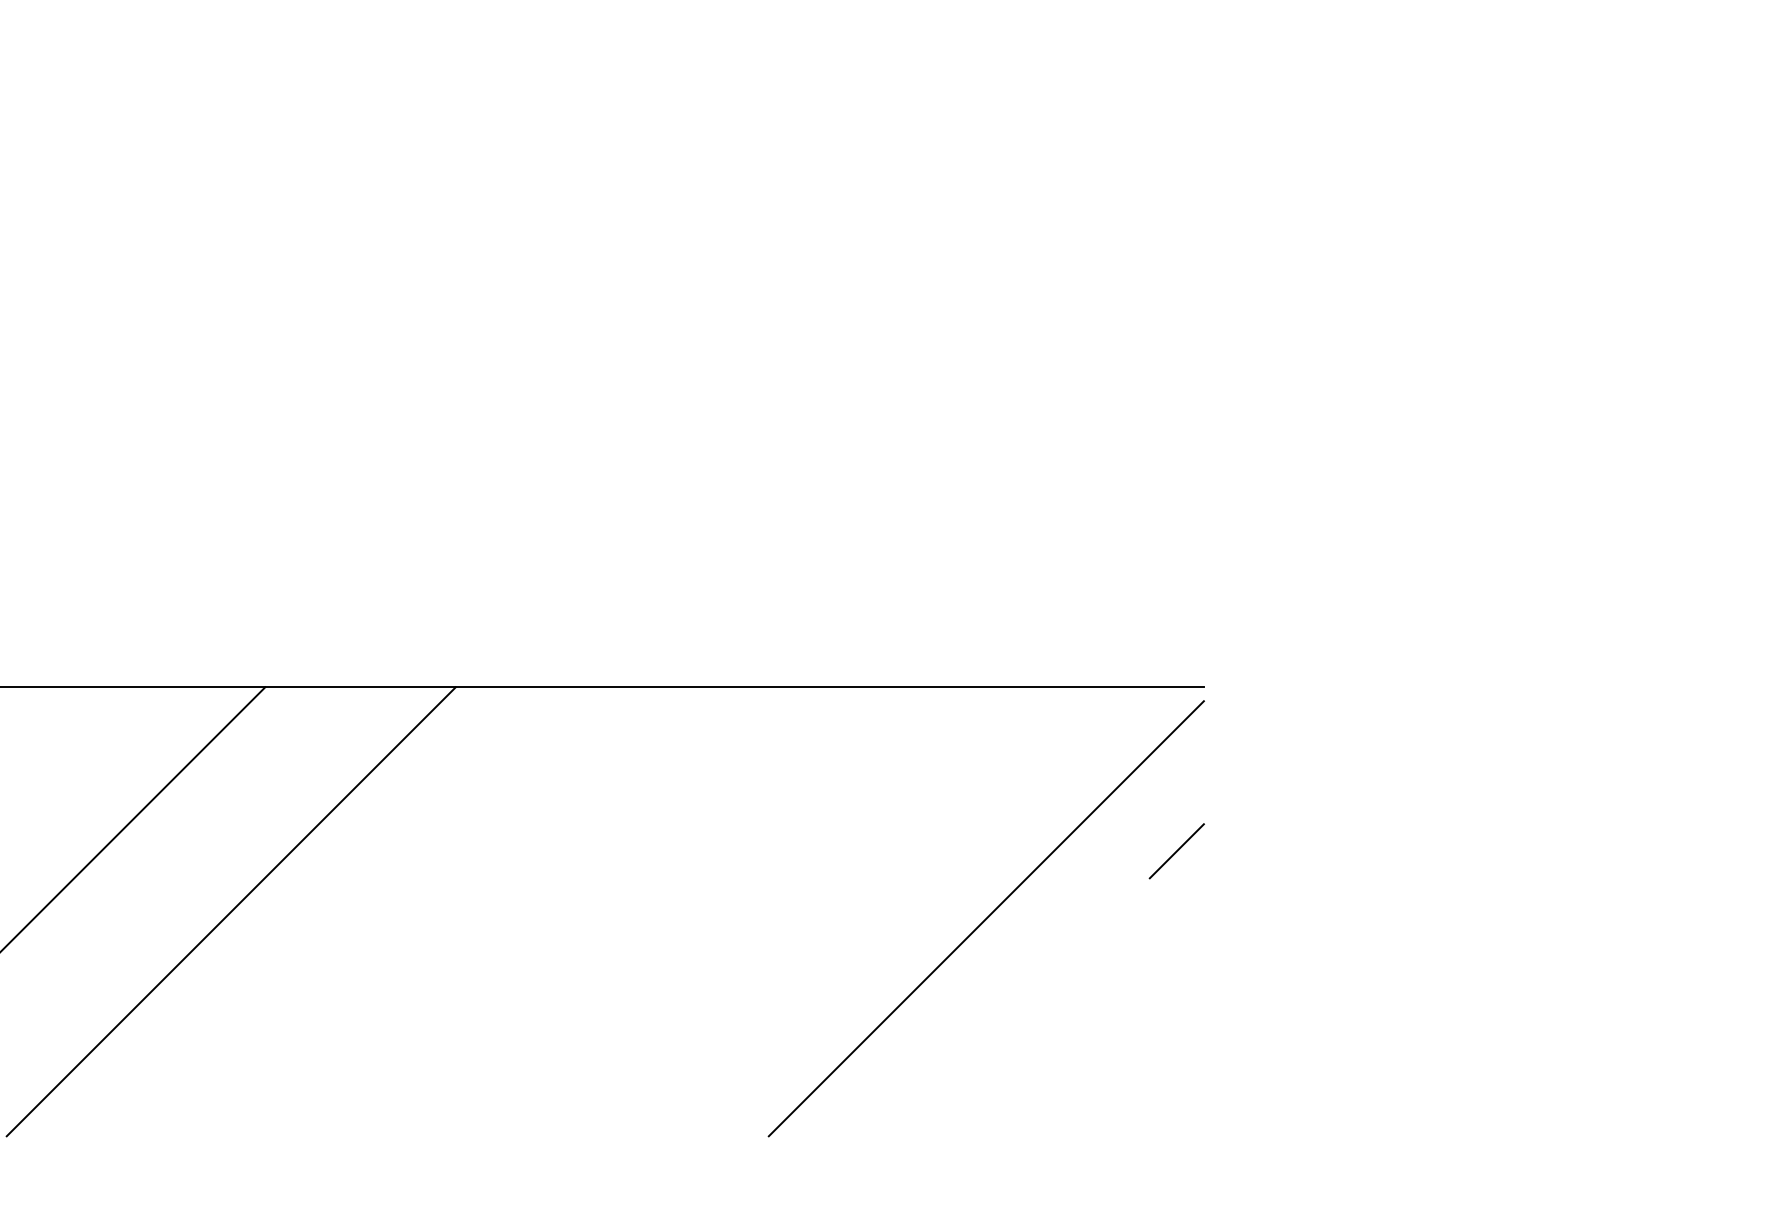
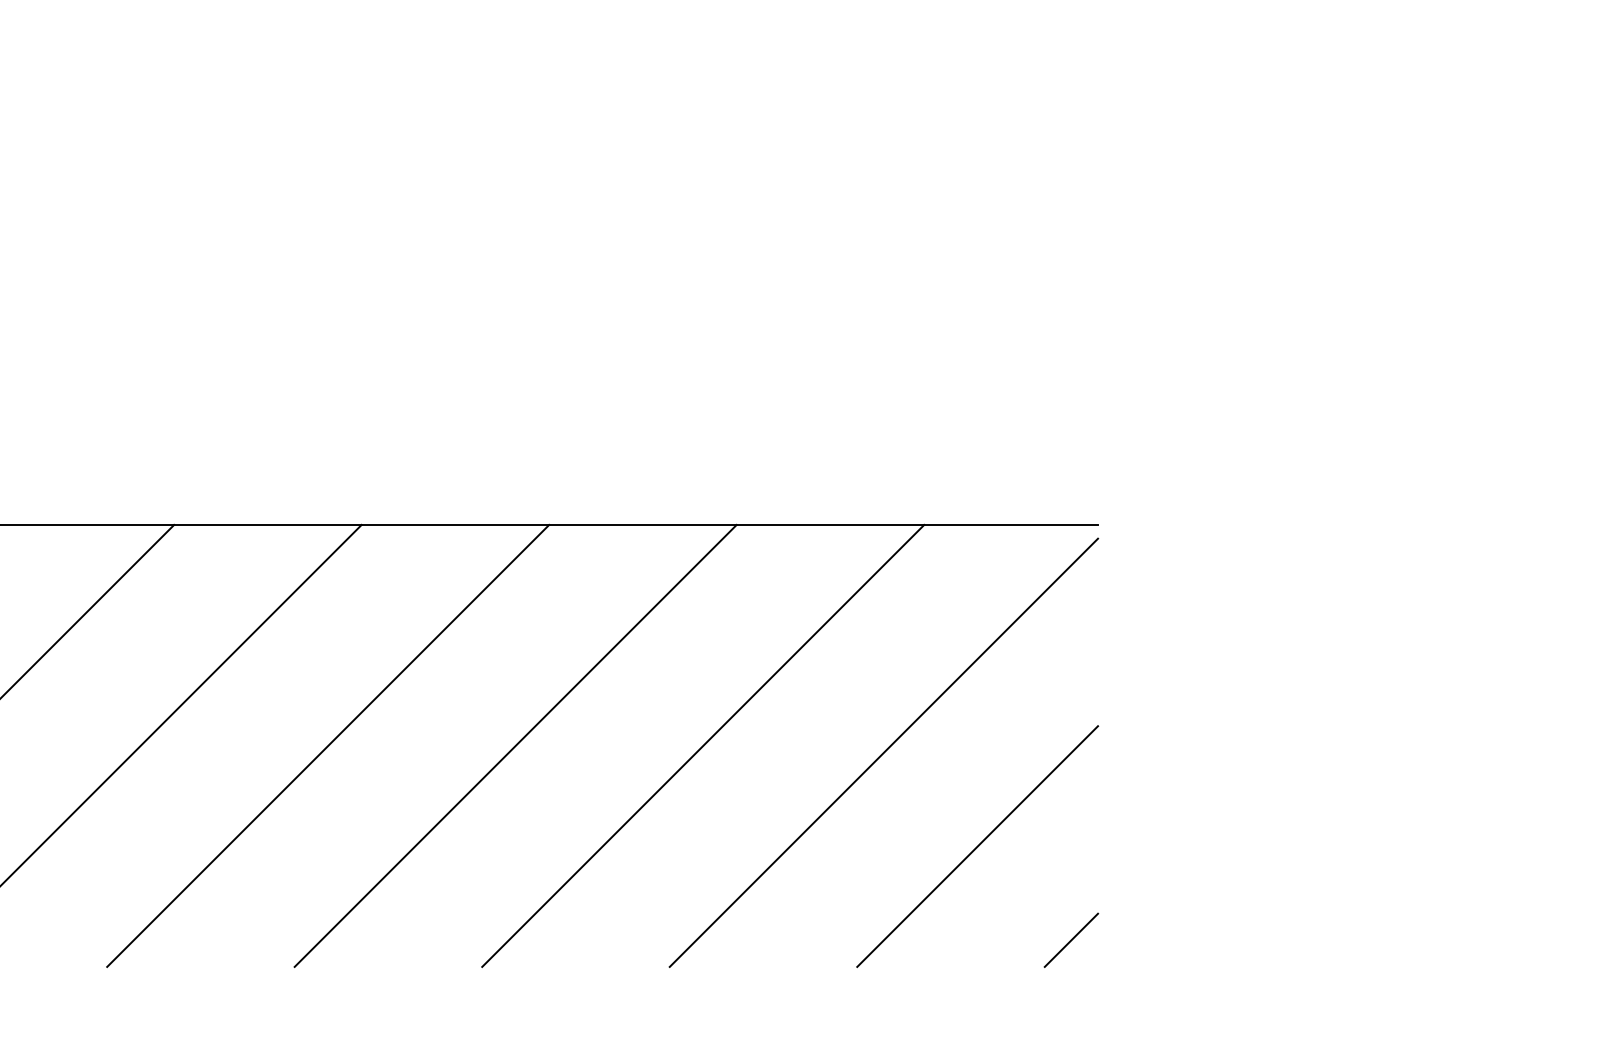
line: (1176, 851) -> (1071, 940), moved
line: (421, 911) -> (327, 745), added
line: (611, 911) -> (514, 745), added
line: (802, 911) -> (702, 745), added
line: (1081, 1013) -> (977, 846), added

